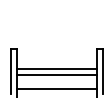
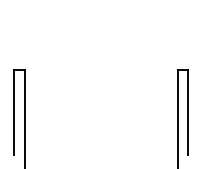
line: (56, 68) -> (100, 107), removed
line: (56, 74) -> (100, 118), removed
line: (56, 89) -> (100, 147), removed

